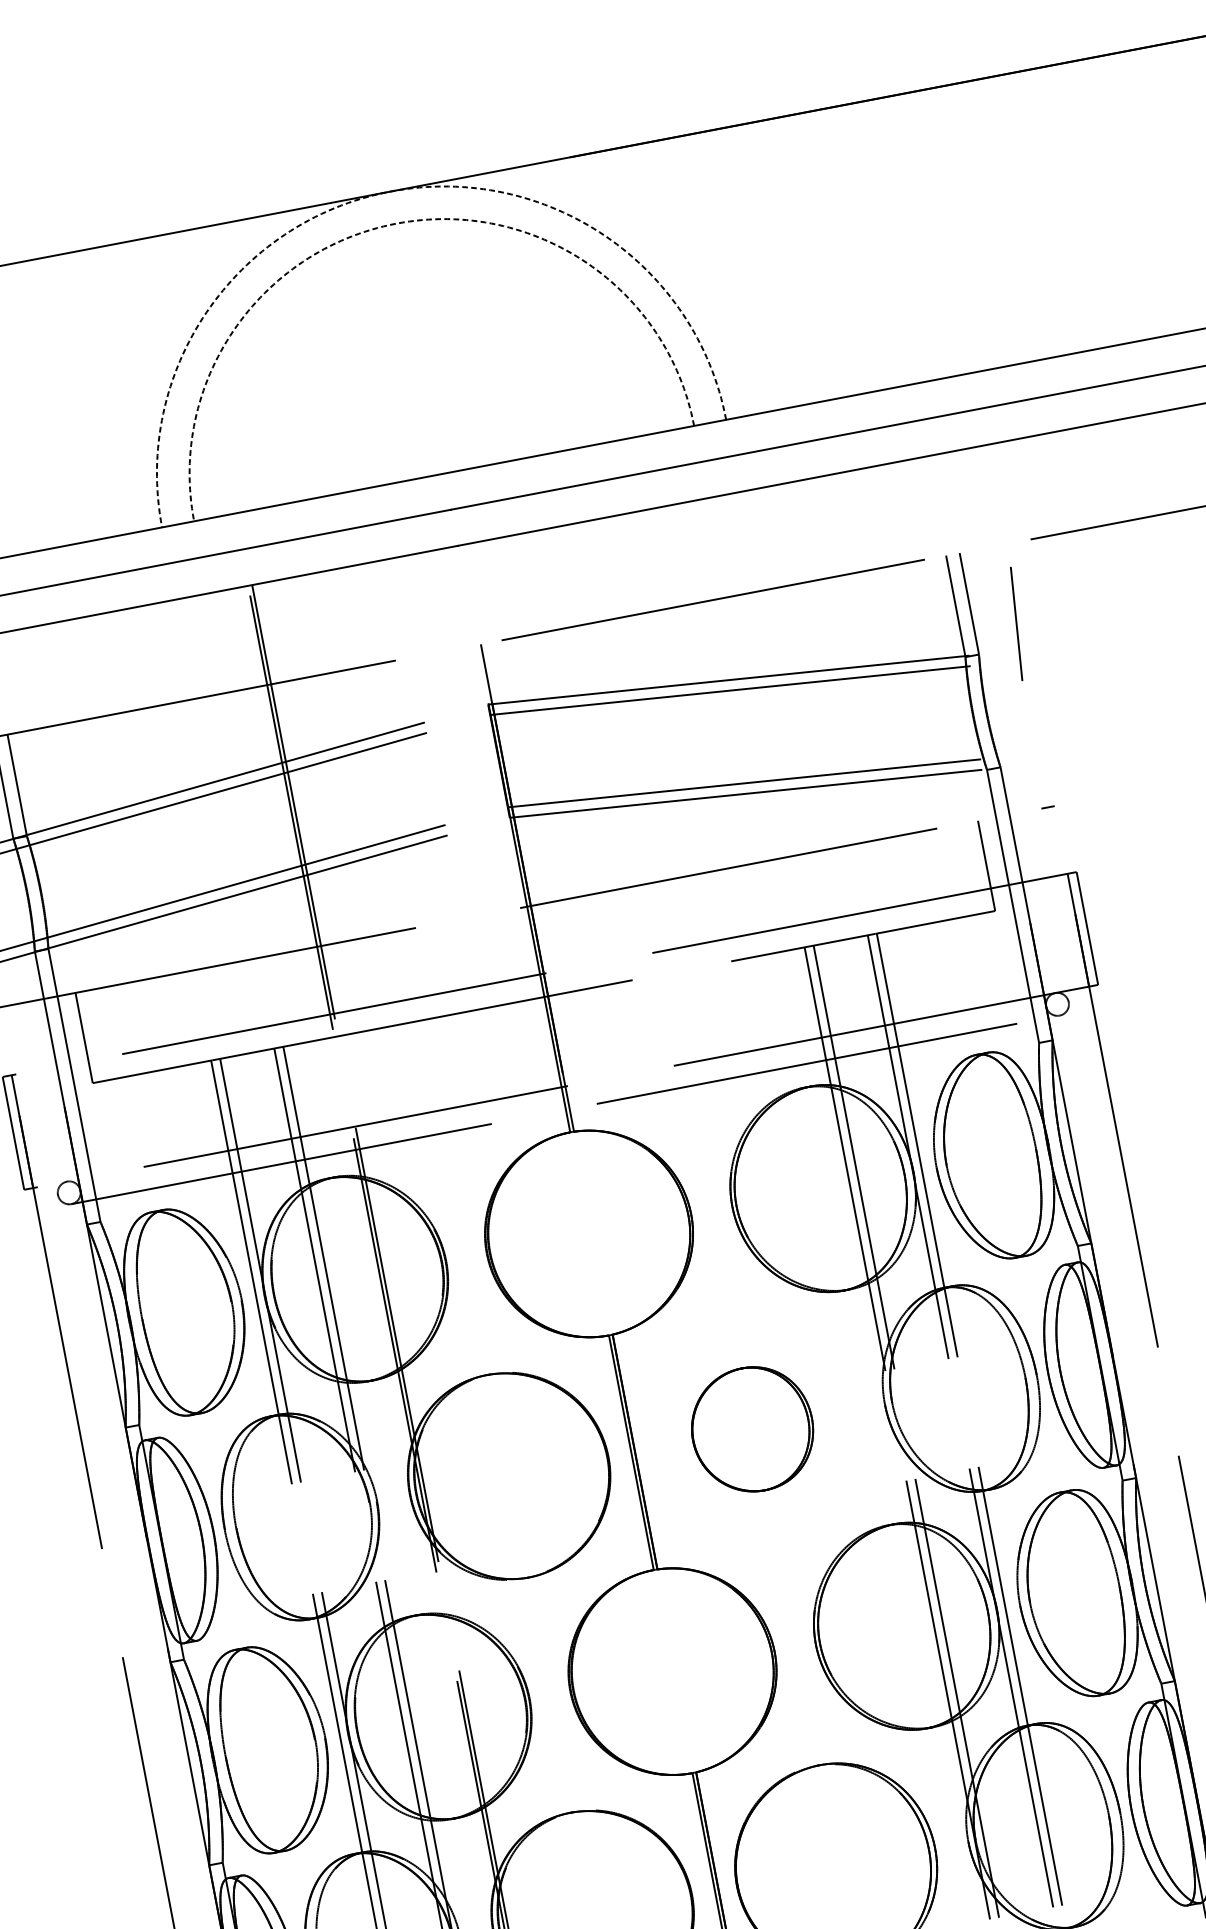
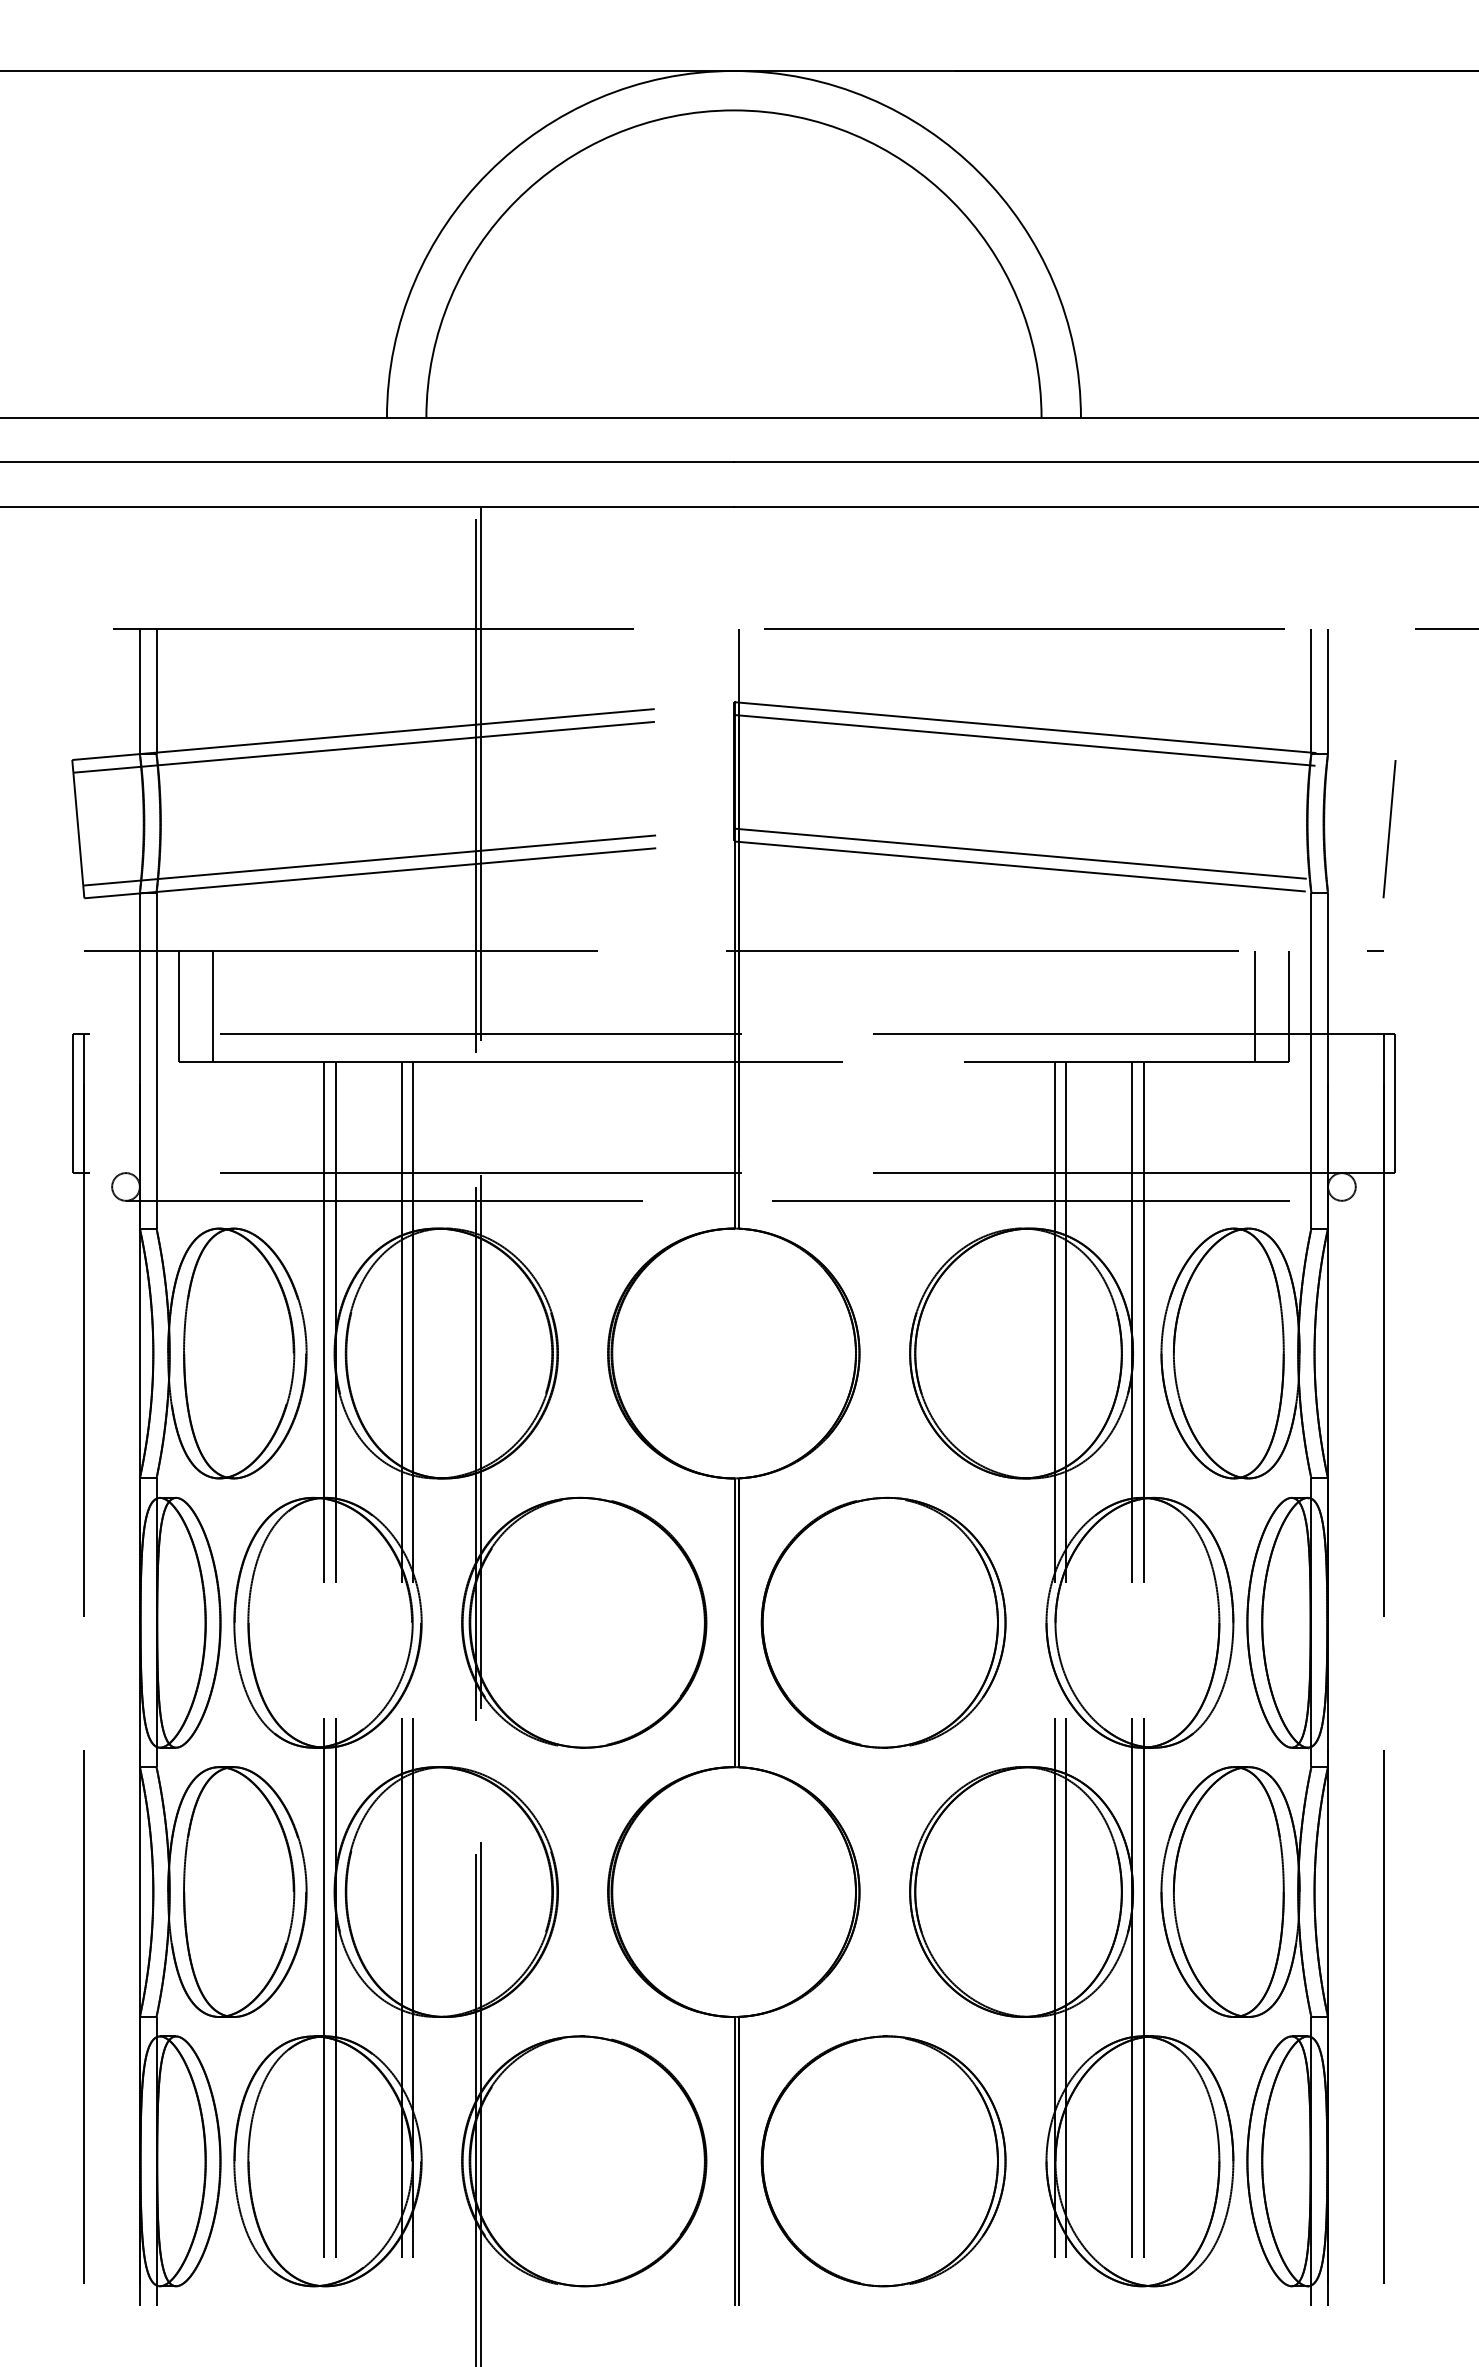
arc: (390, 192) -> (733, 71), dashed -> solid
arc: (396, 223) -> (733, 110), dashed -> solid
line: (1016, 624) -> (1389, 829), moved
line: (958, 871) -> (1254, 1006), added
line: (112, 1032) -> (213, 1006), added
part: (752, 1429) -> (883, 1622), size x1.67

